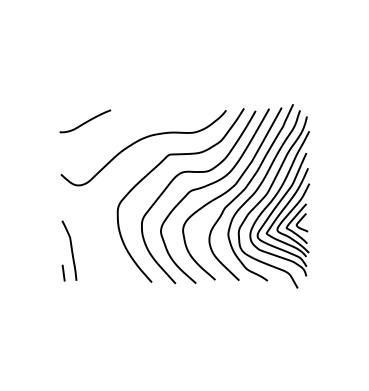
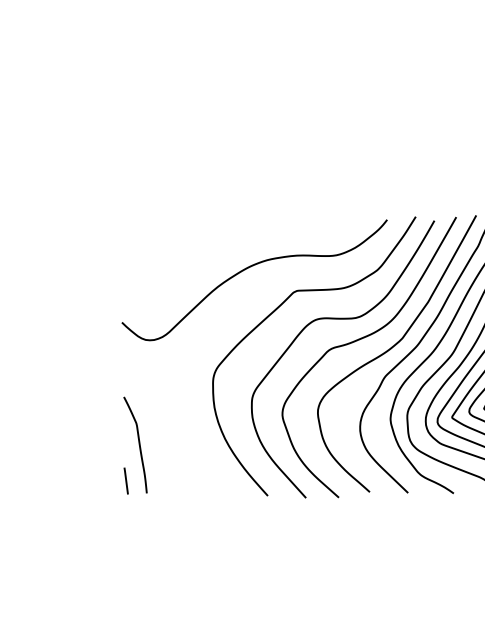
curve: (85, 121) -> (161, 237), removed

